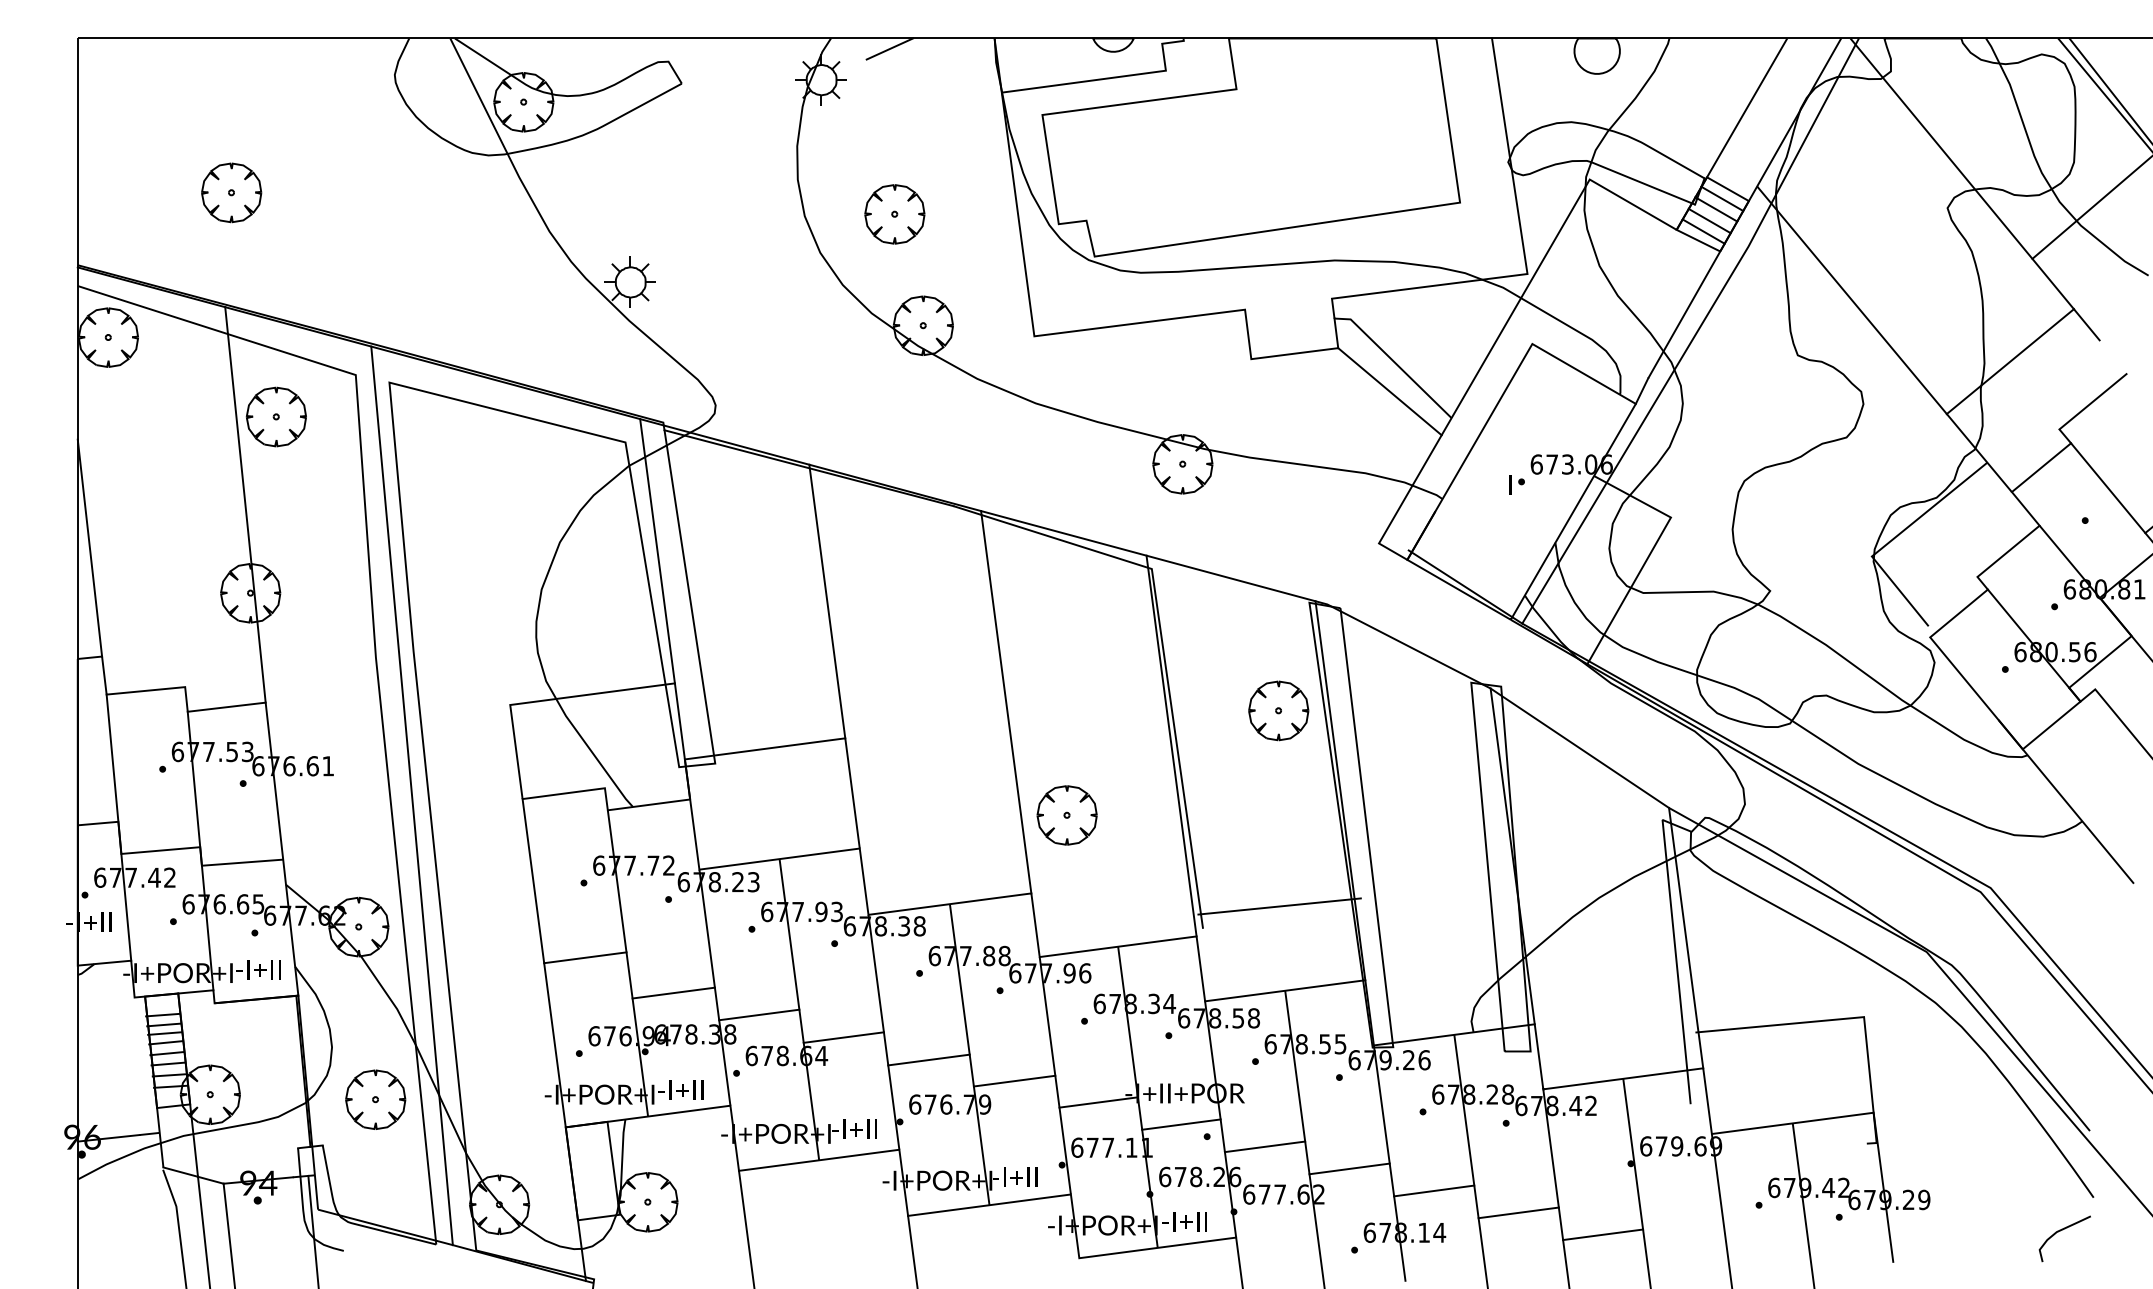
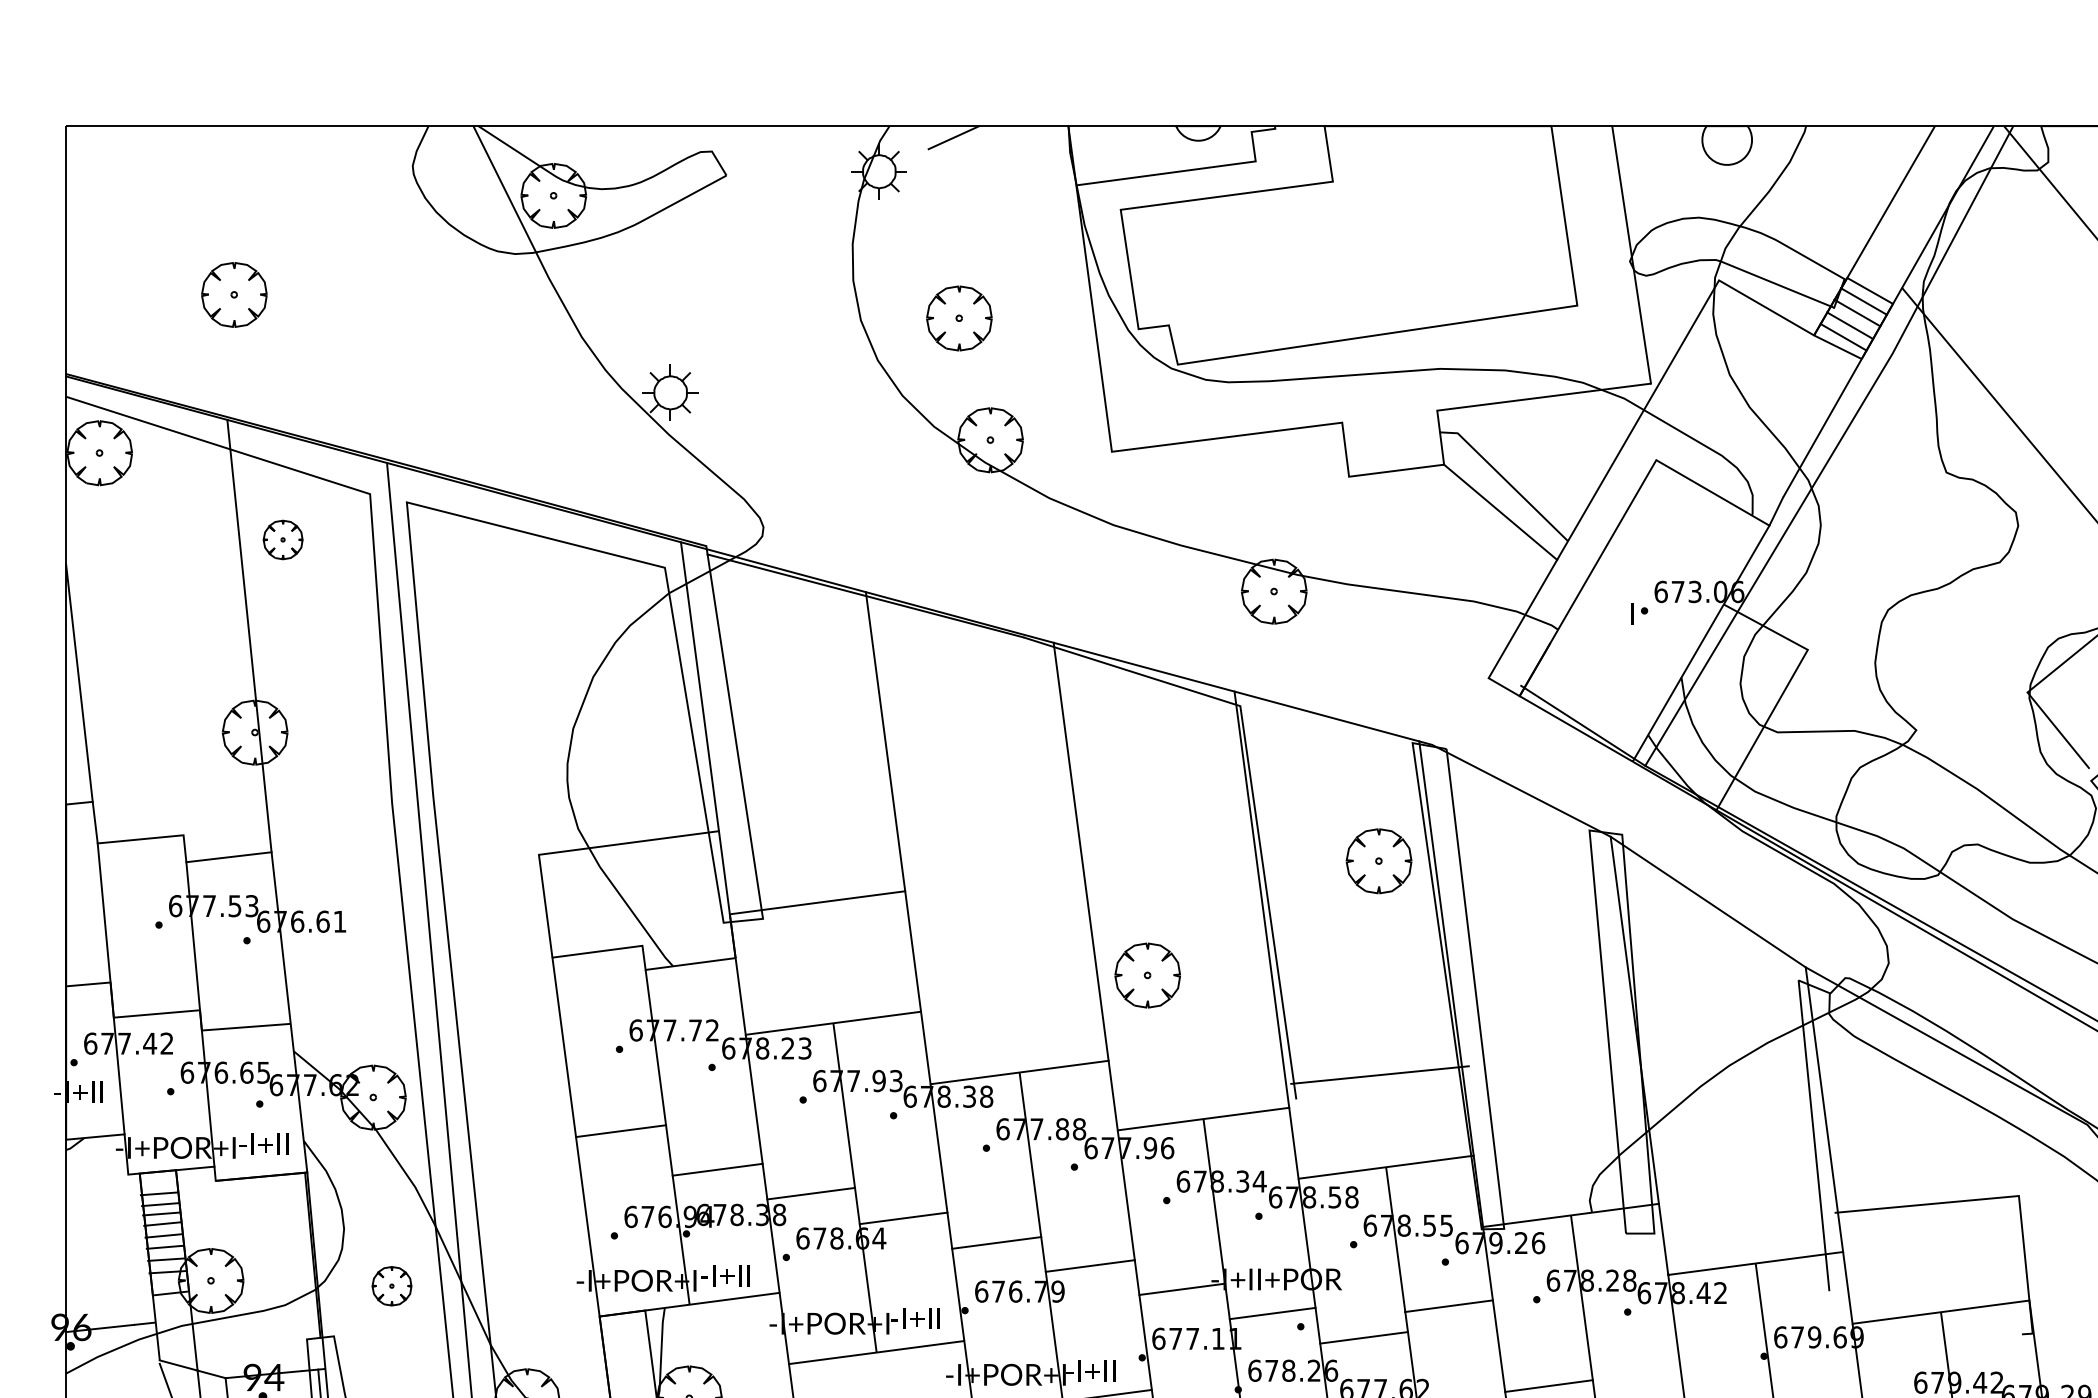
part: (275, 416) -> (282, 539), size x0.6
part: (375, 1099) -> (391, 1286), size x0.6
line: (1349, 1168) -> (1448, 1305), moved

